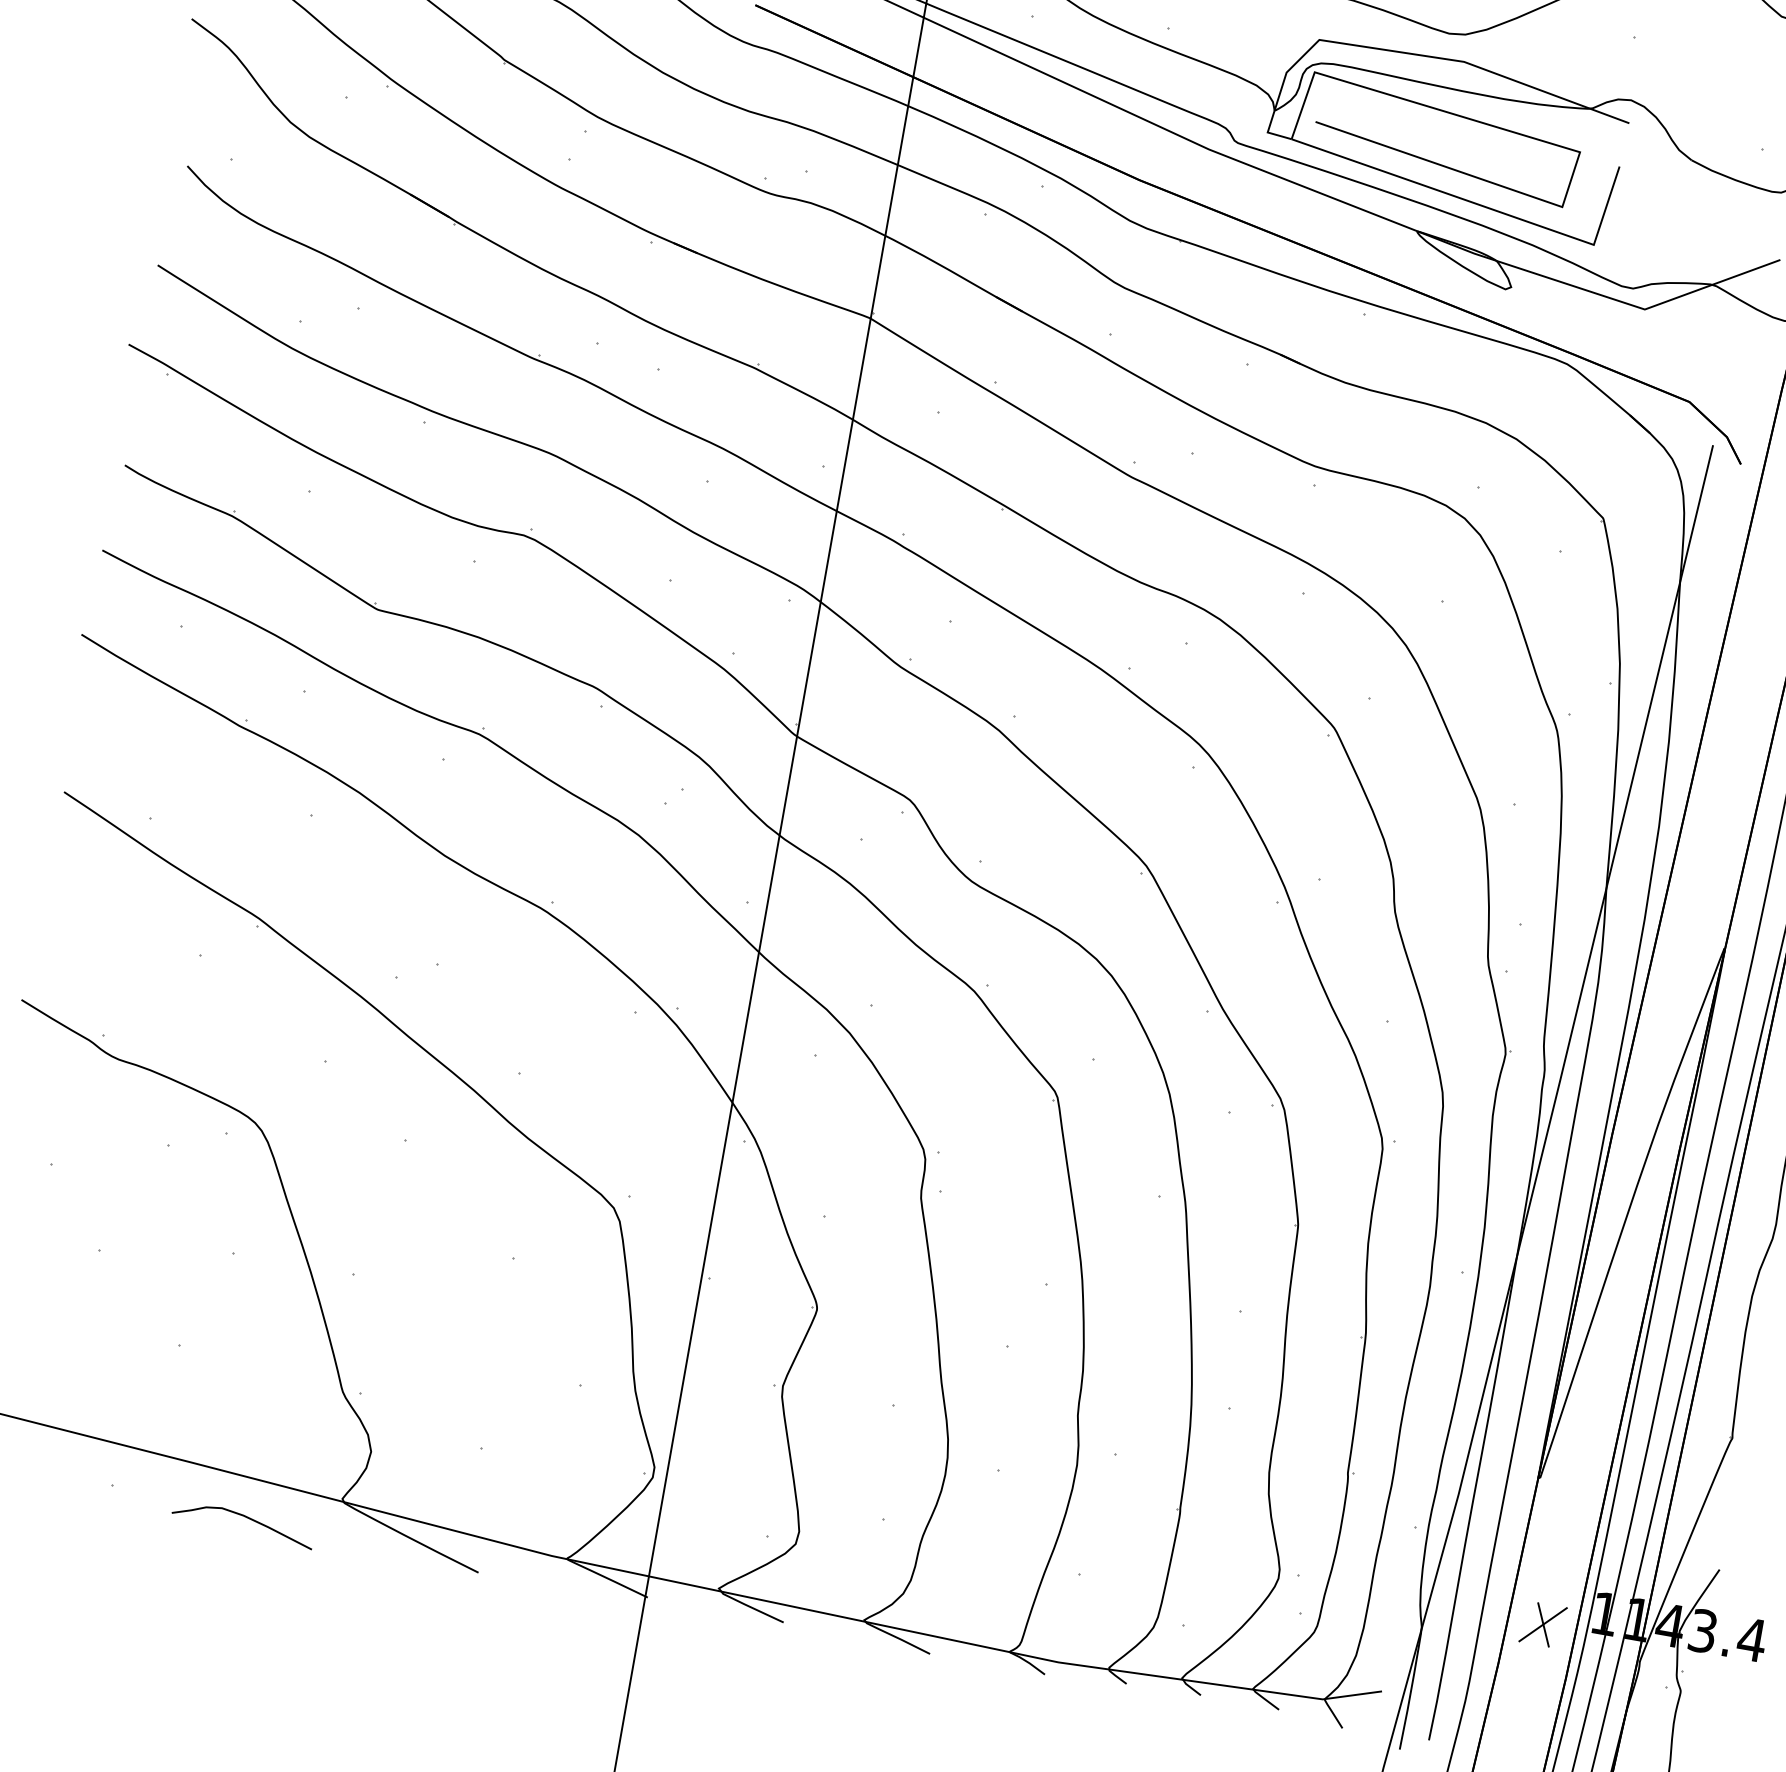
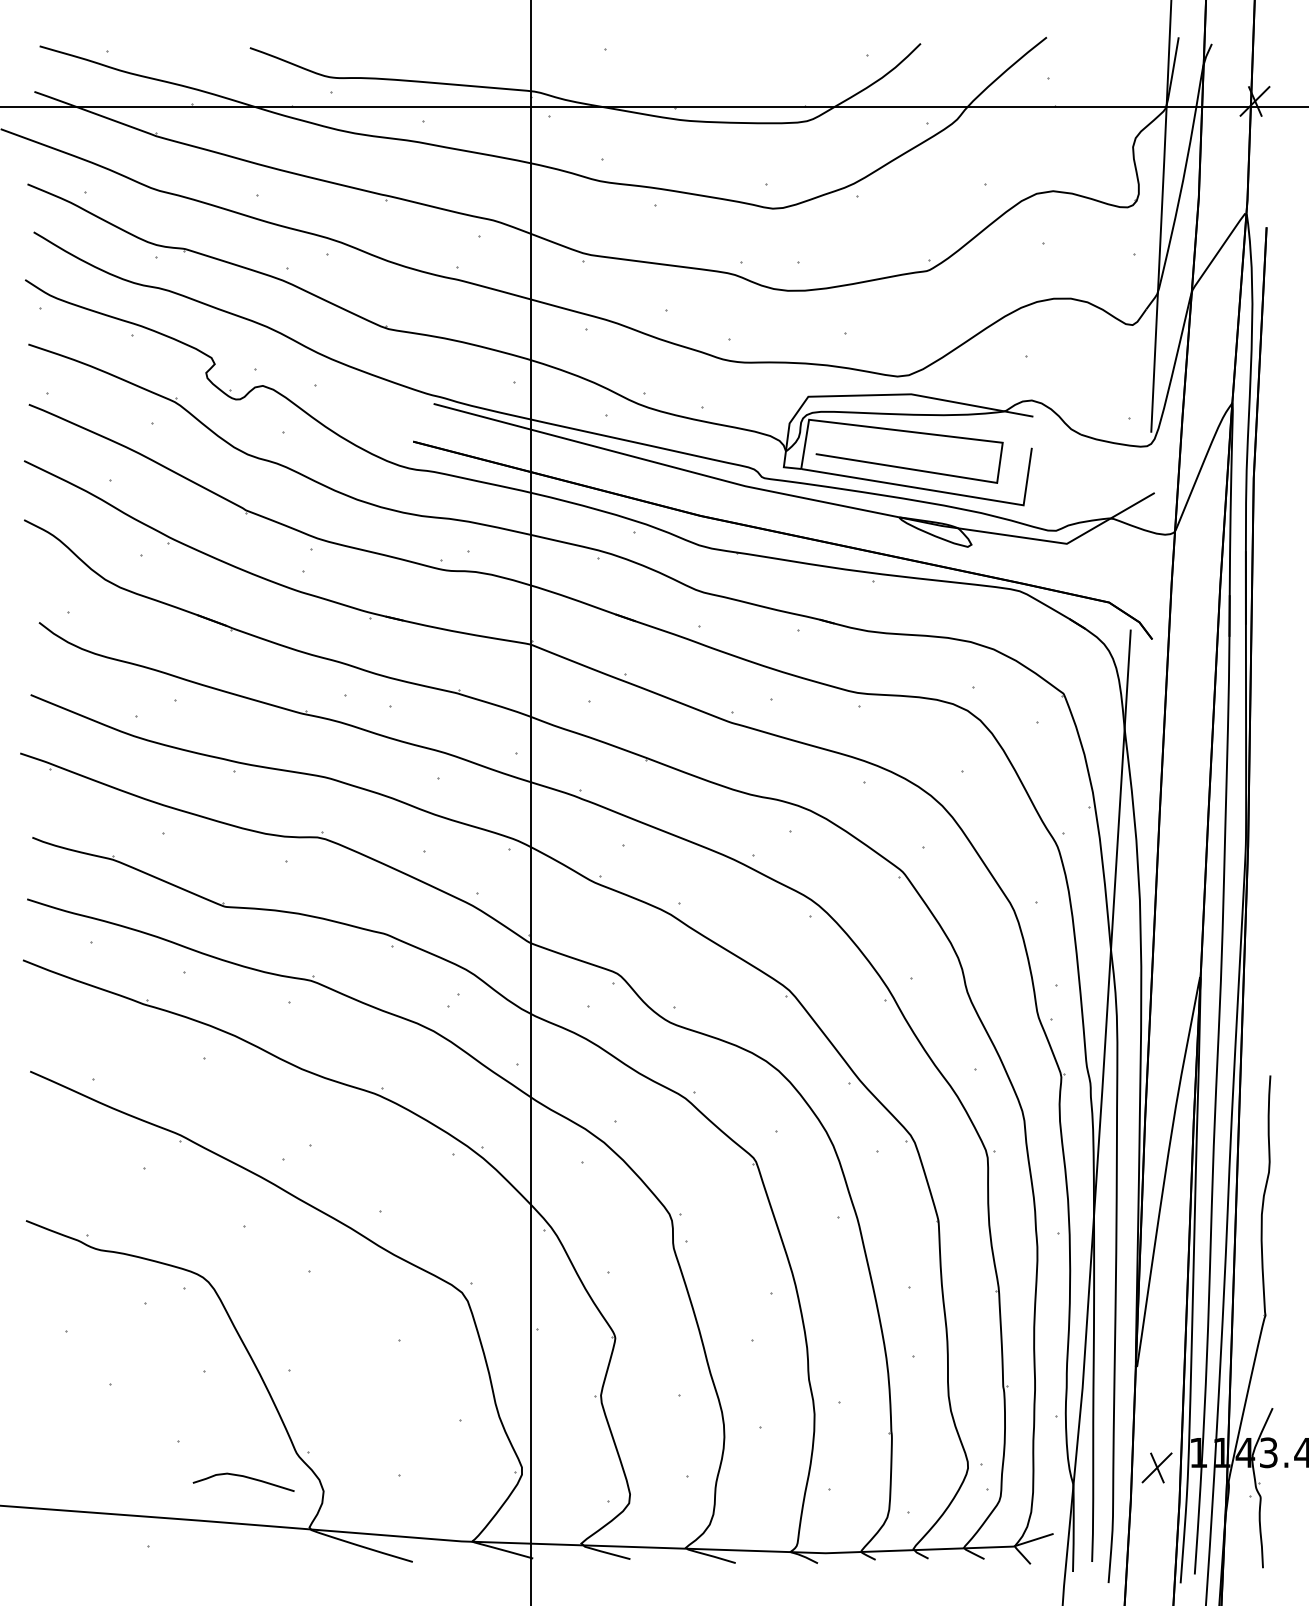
curve: (243, 1517) -> (243, 1477), moved

